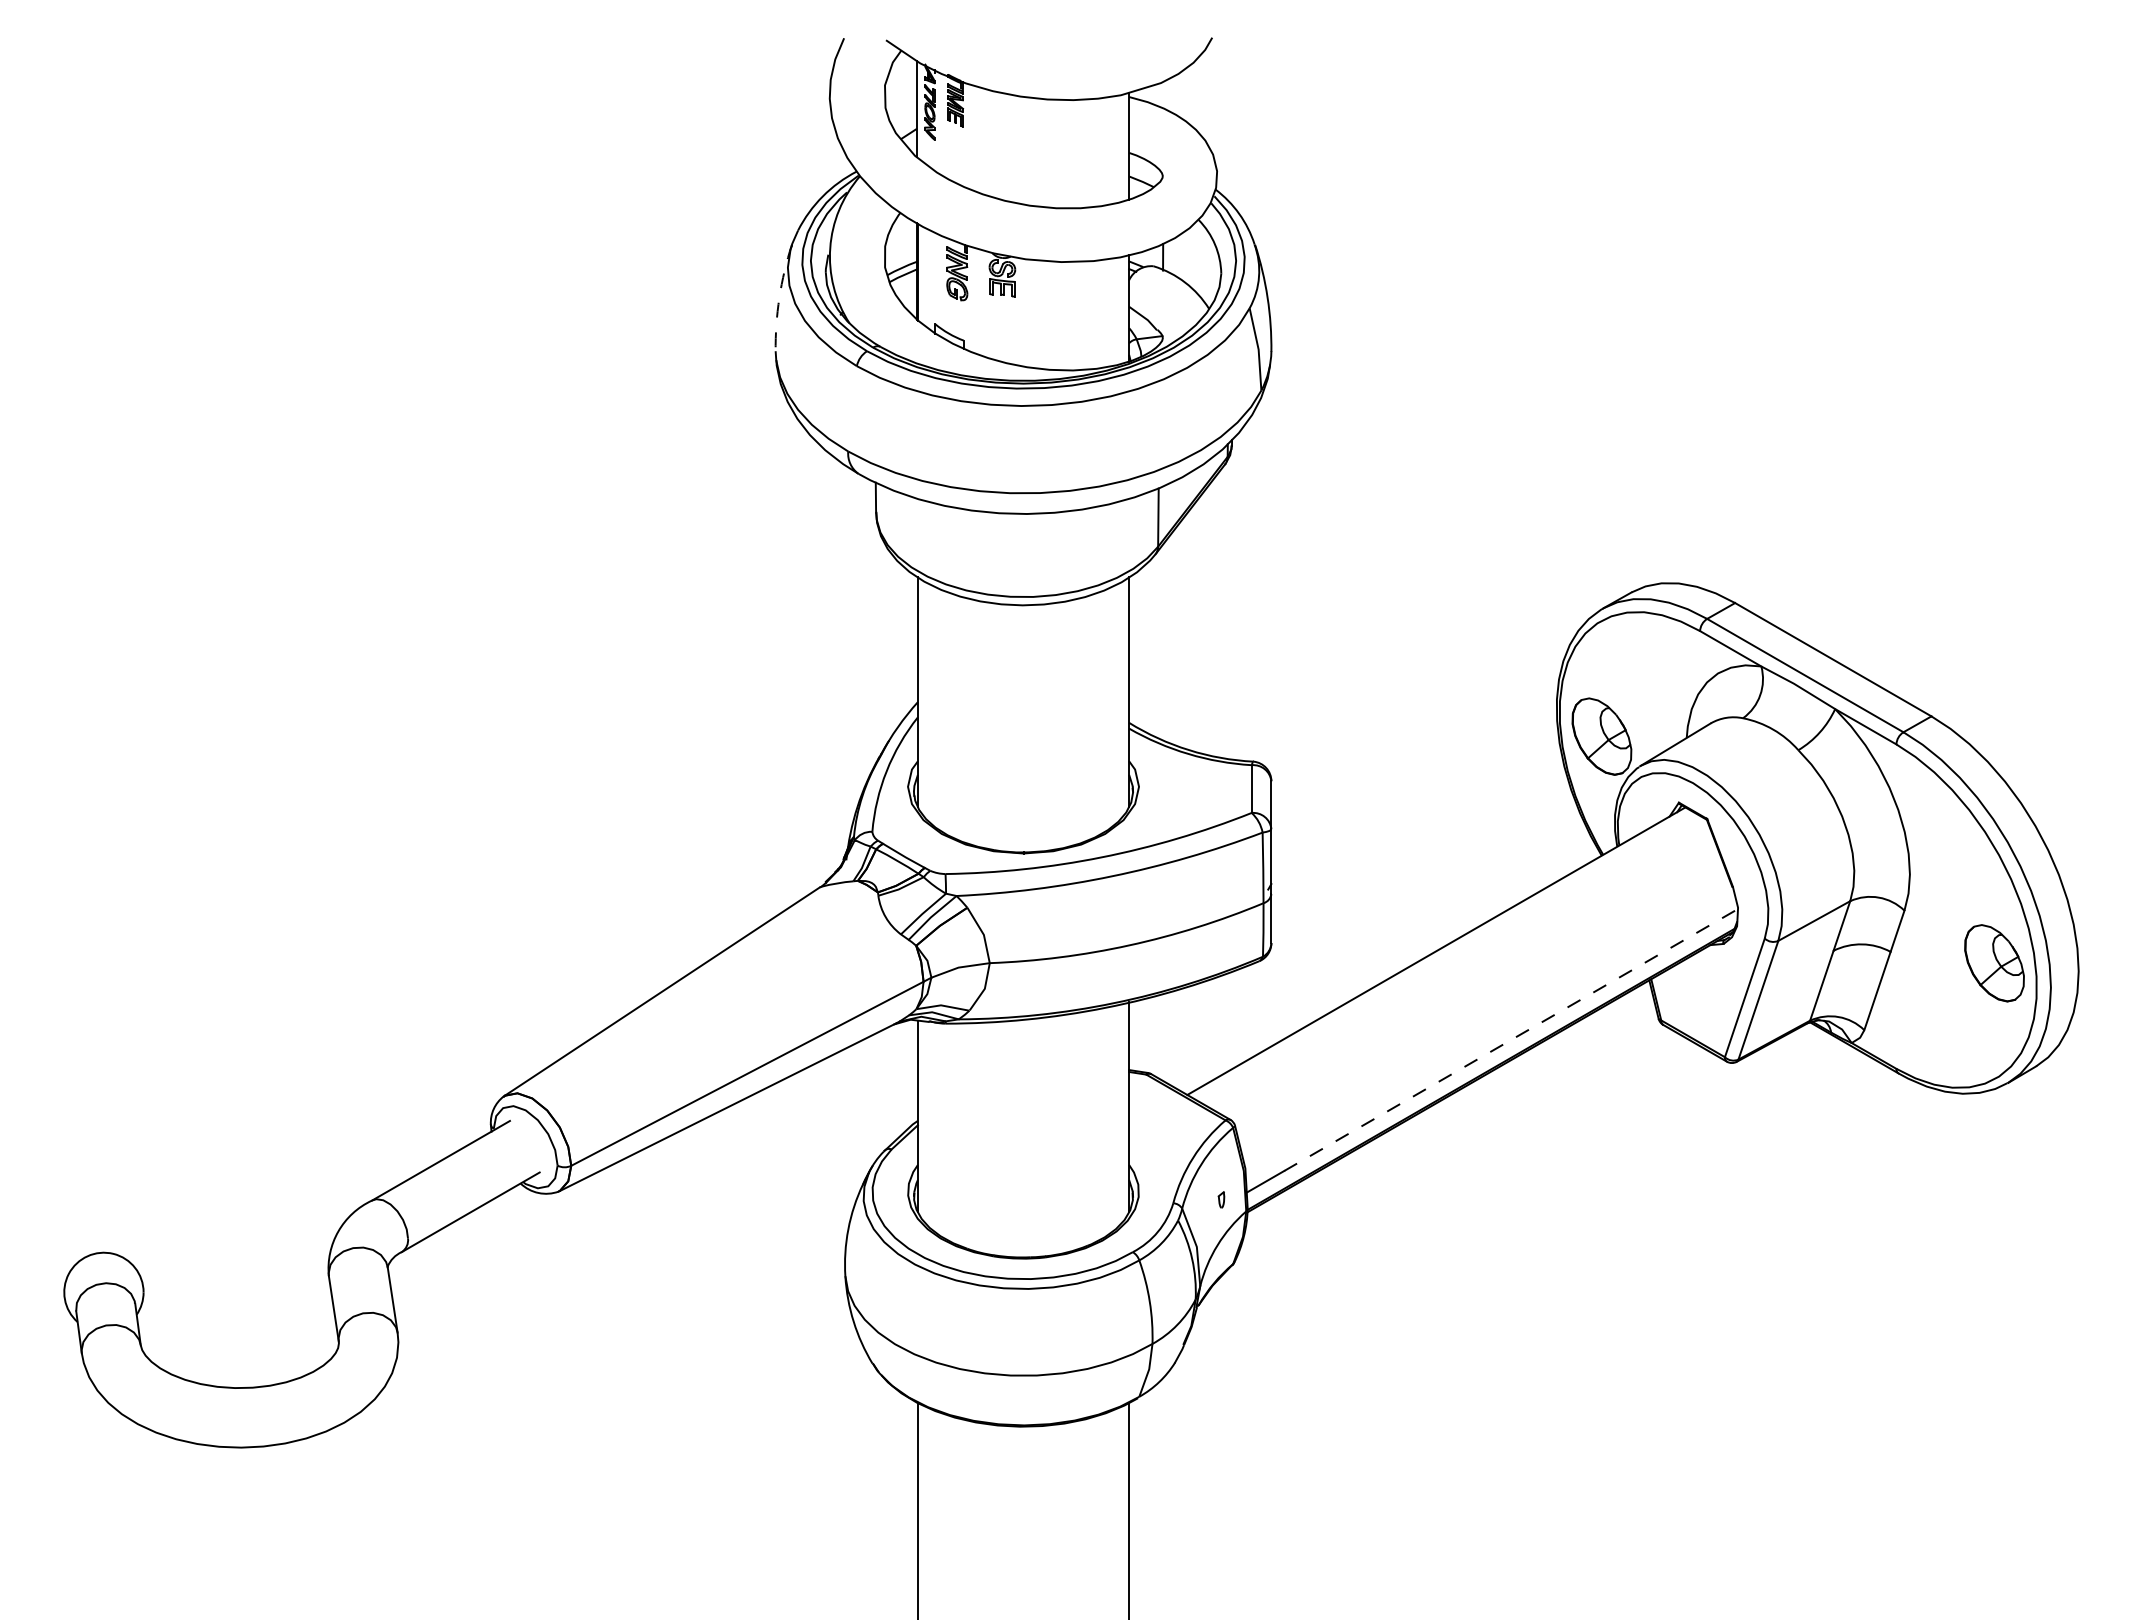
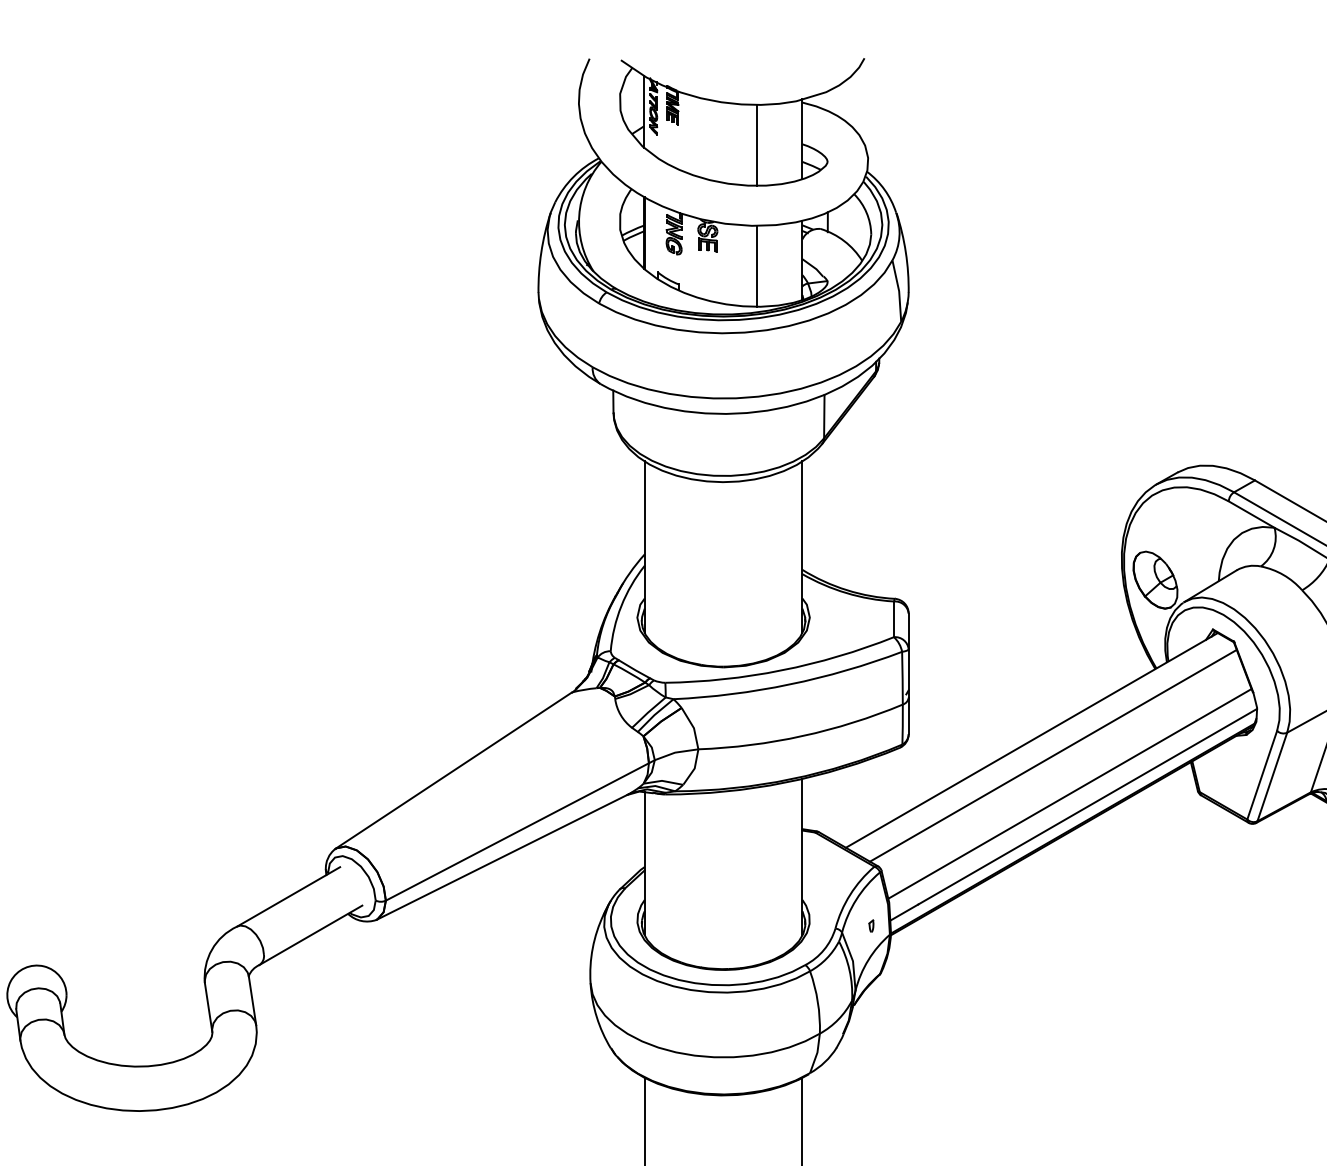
line: (1068, 154) -> (757, 145), added
arc: (779, 297) -> (541, 252), dashed -> solid
line: (1068, 315) -> (757, 265), added
line: (1464, 971) -> (1052, 755), added
line: (1487, 1022) -> (1070, 793), added
line: (1511, 1040) -> (1087, 807), dashed -> solid

